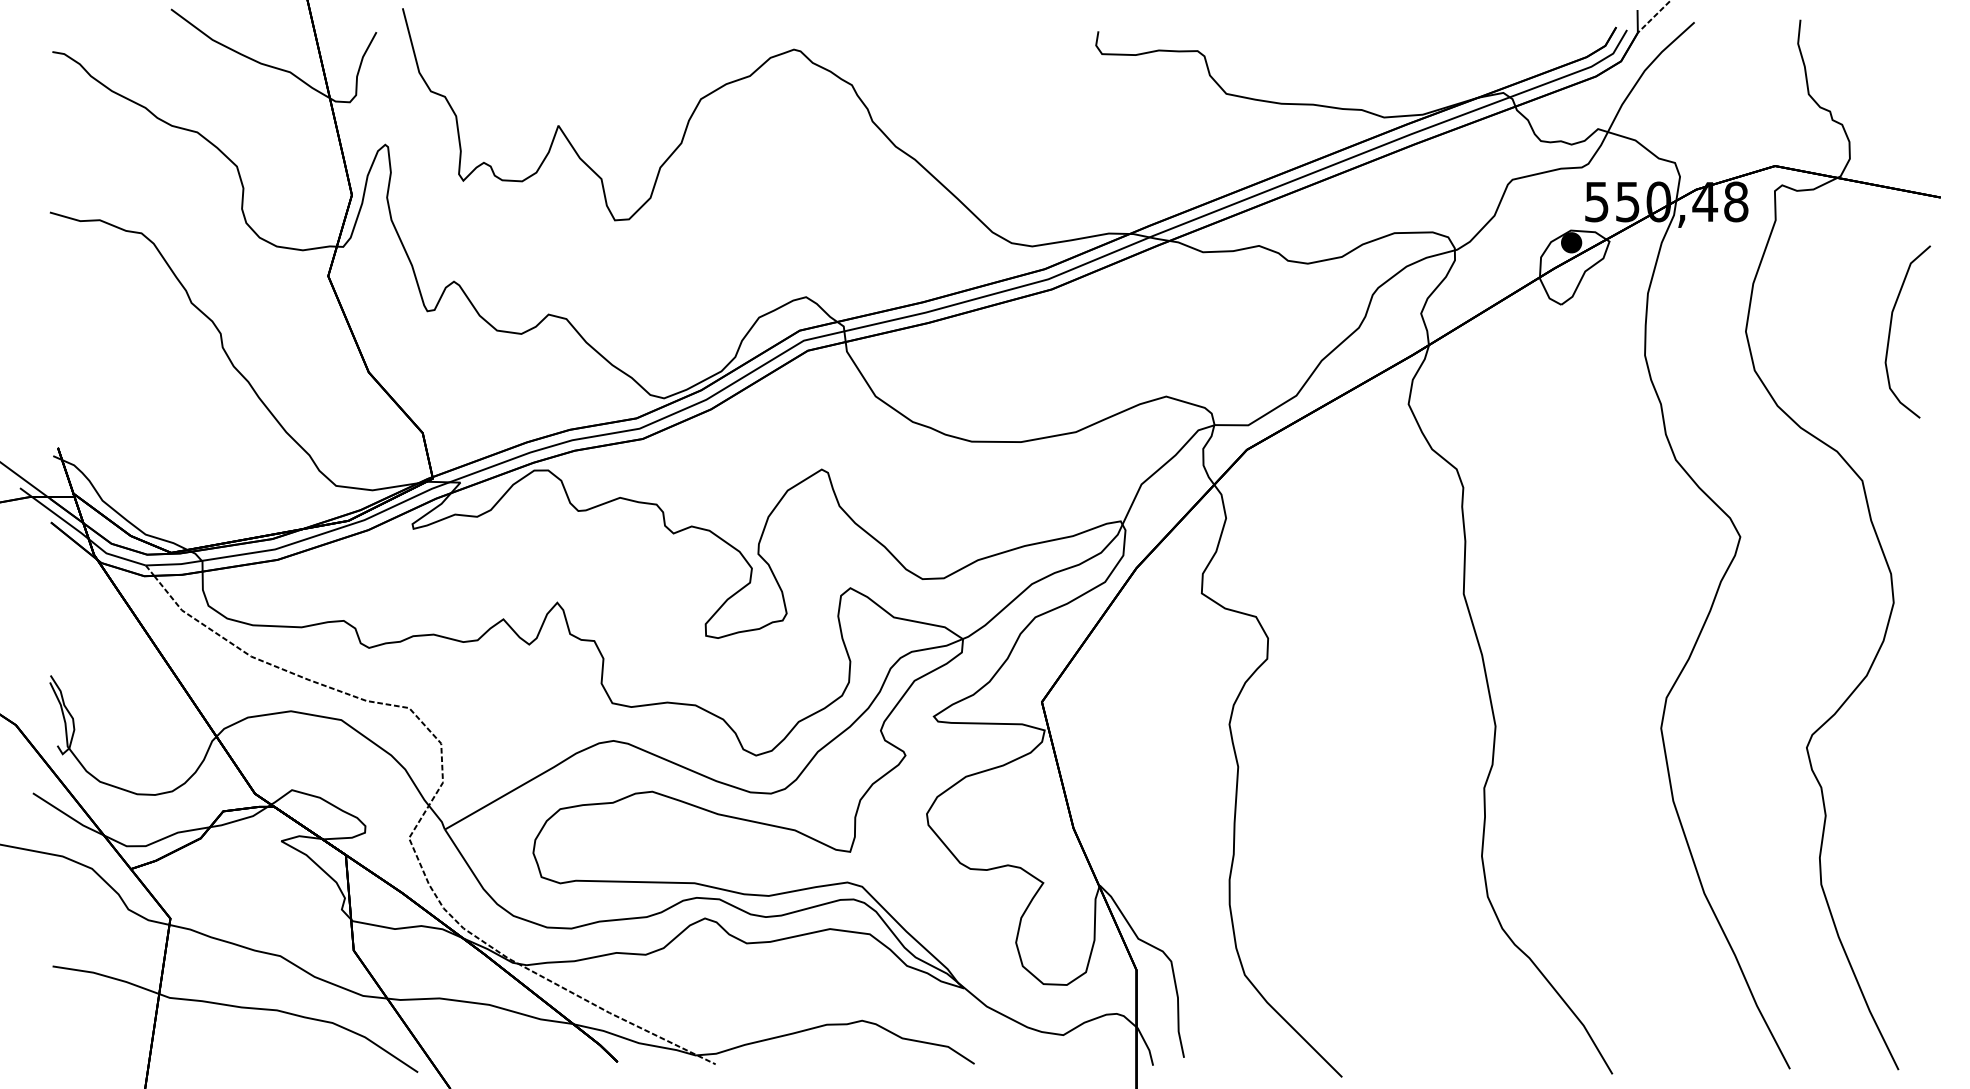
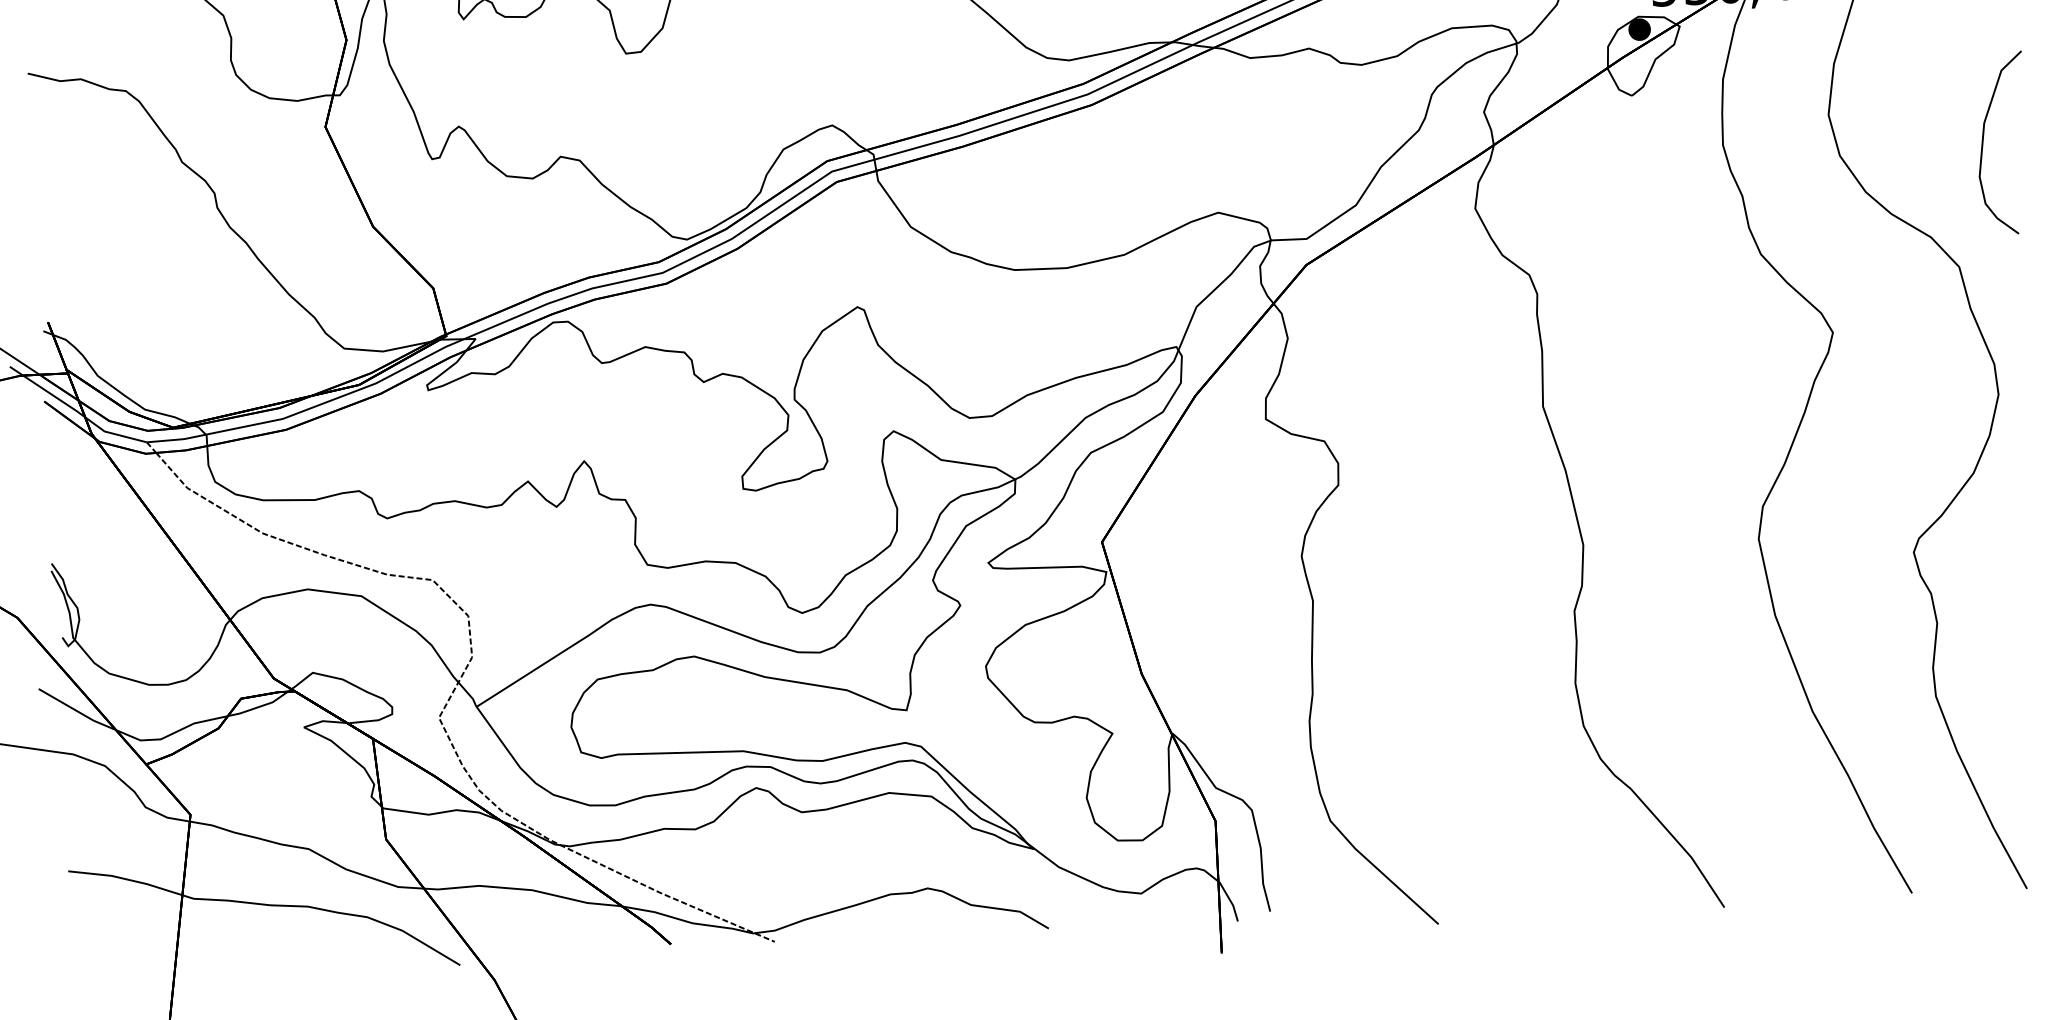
curve: (1891, 327) -> (1984, 139), moved

